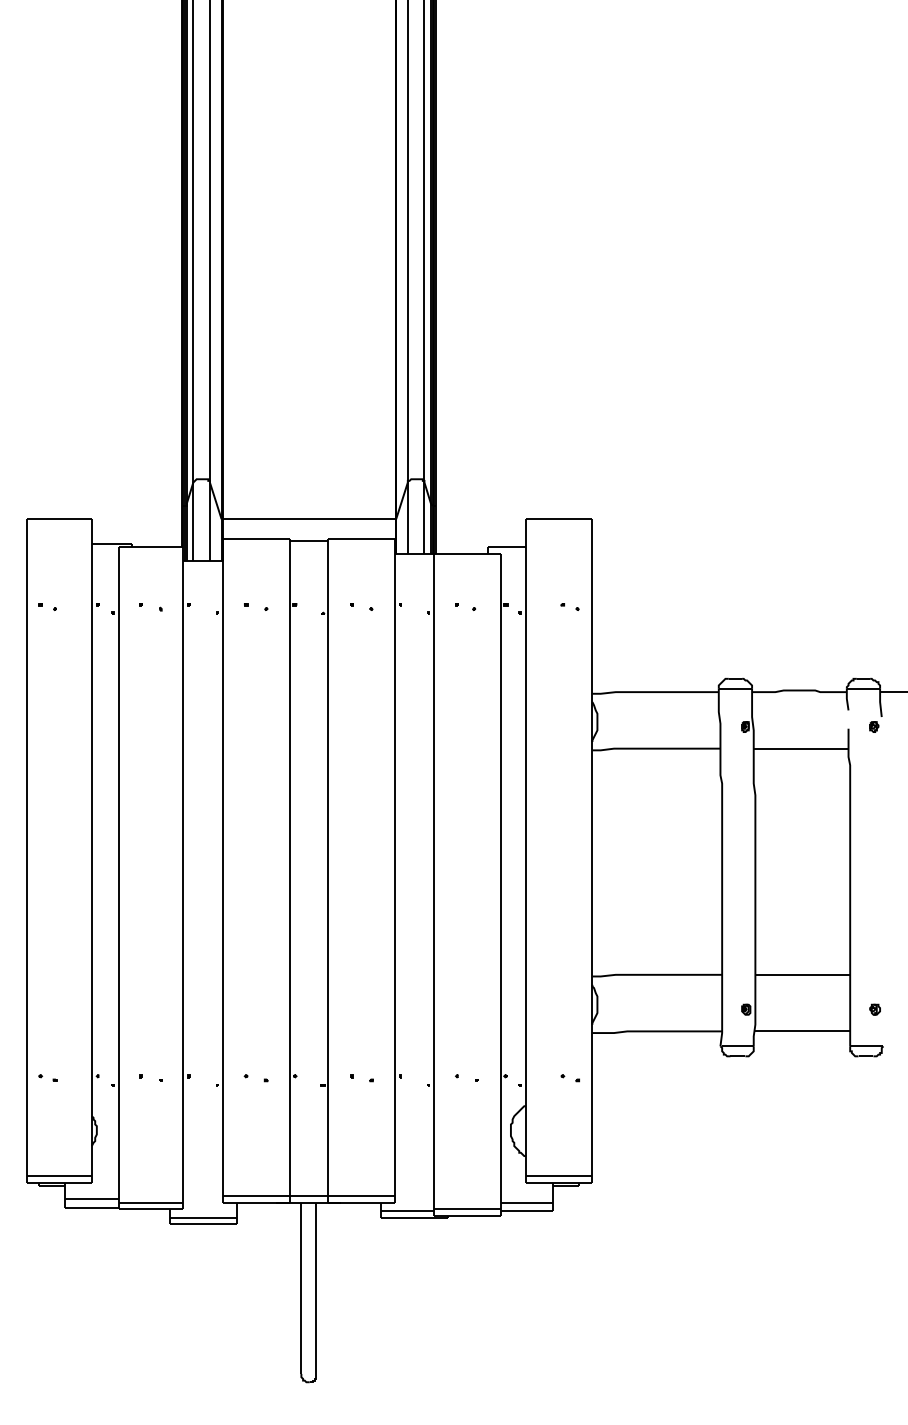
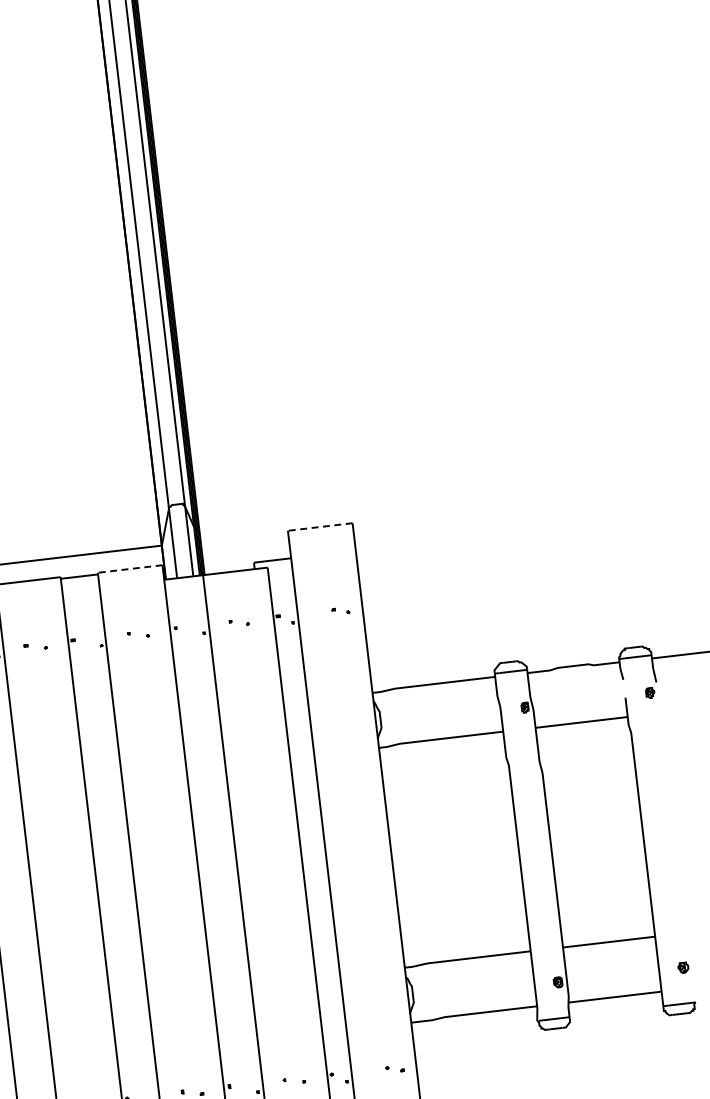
line: (558, 519) -> (319, 527), solid -> dashed
line: (360, 539) -> (129, 569), solid -> dashed

